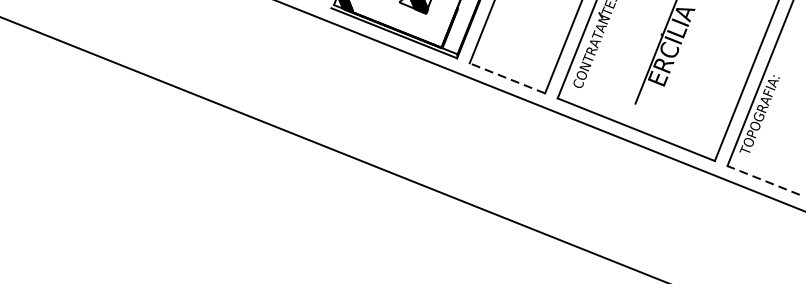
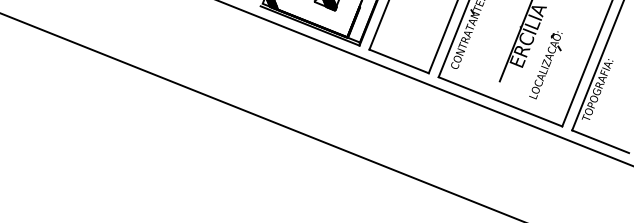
line: (507, 78) -> (399, 61), dashed -> solid
part: (693, 83) -> (545, 65), added
line: (763, 180) -> (600, 141), dashed -> solid

